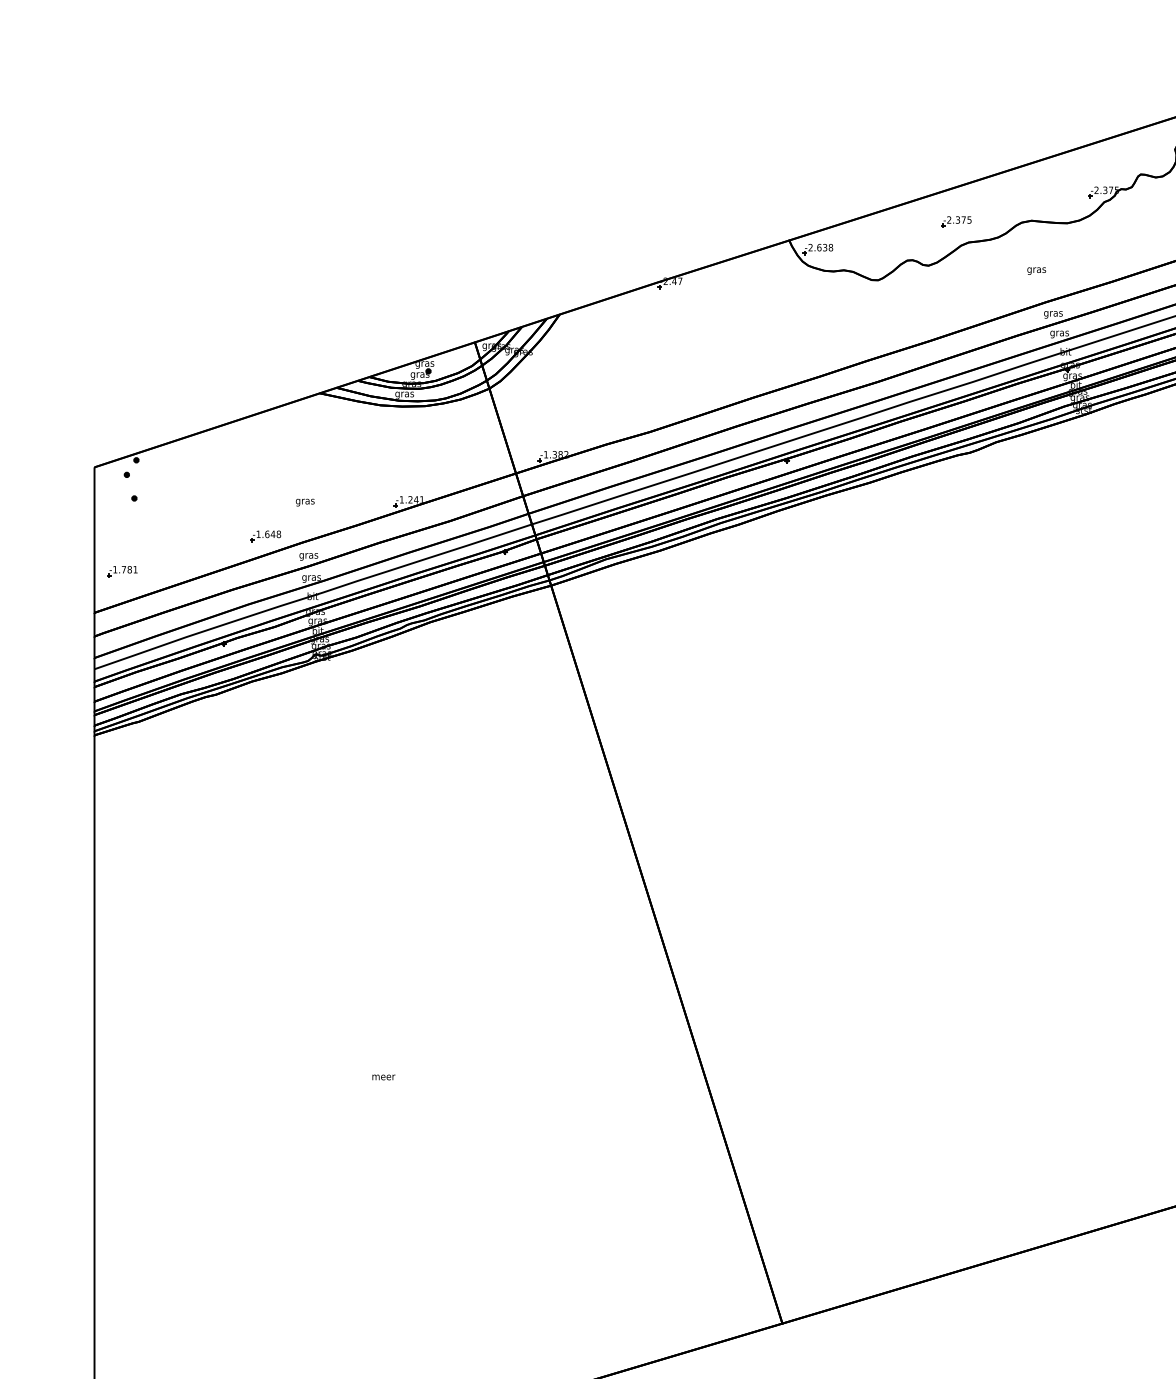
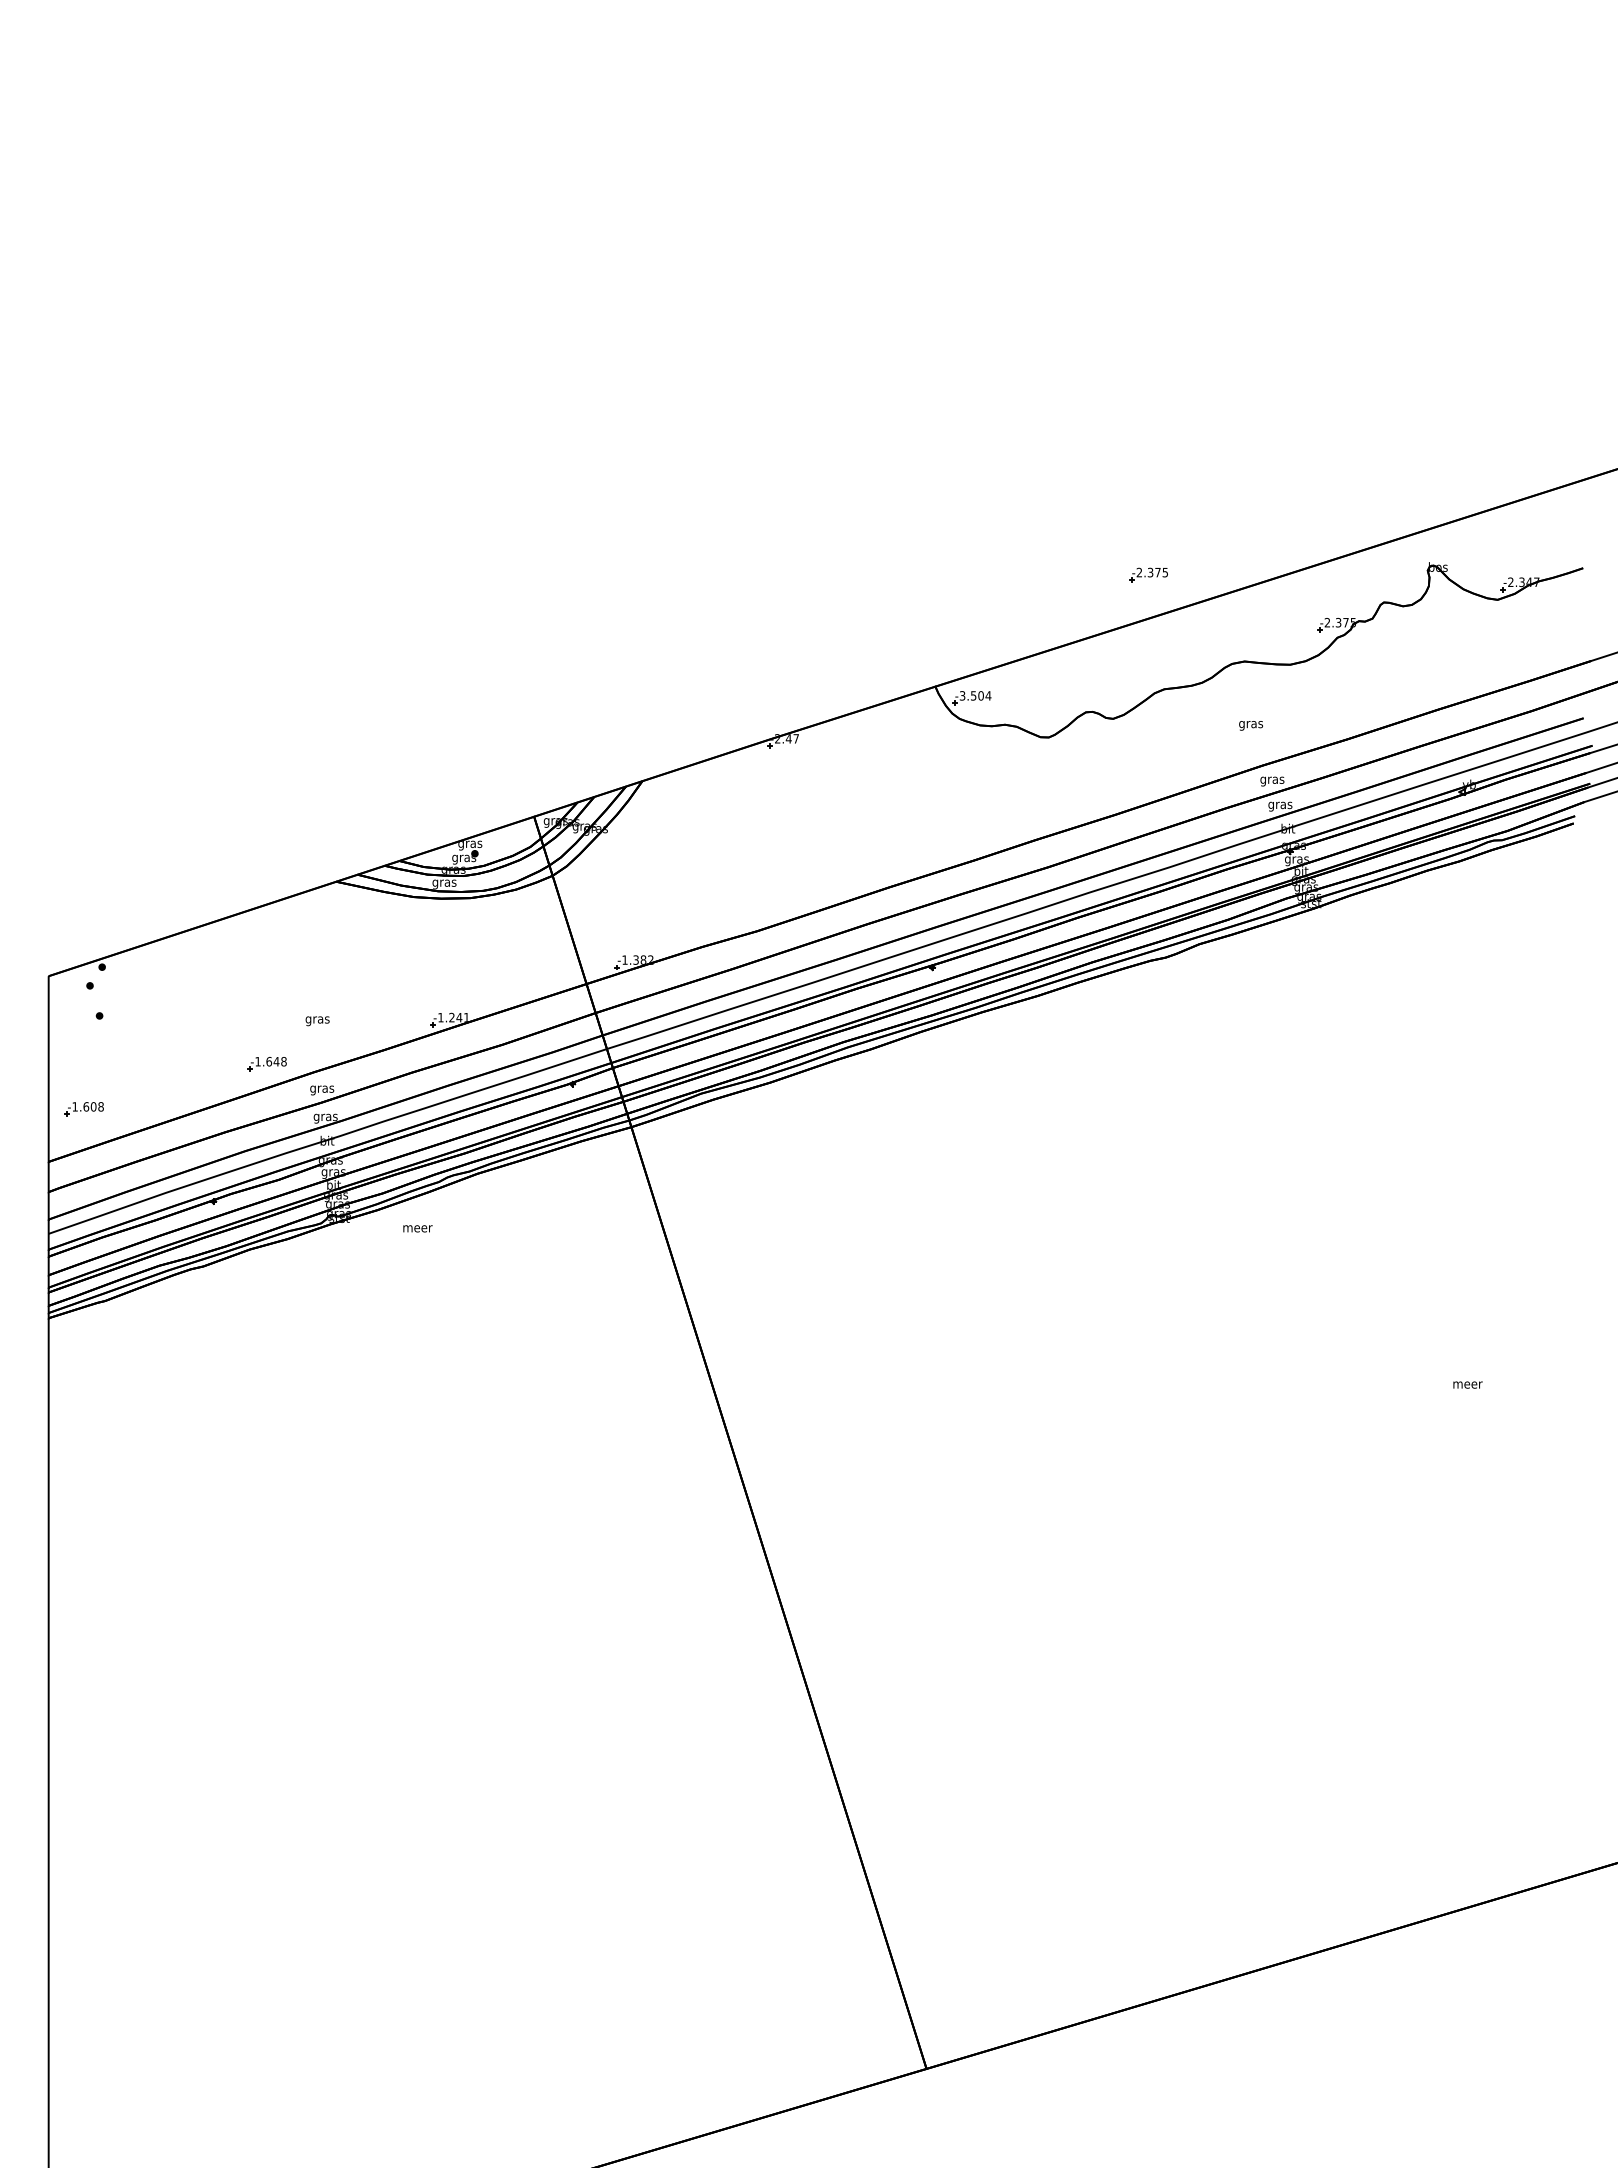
part: (956, 221) -> (1148, 574), moved
text: (820, 247) -> (975, 695), -2.638 -> -3.504
text: (129, 569) -> (93, 1106), -1.781 -> -1.608
text: (383, 1077) -> (417, 1228), moved

